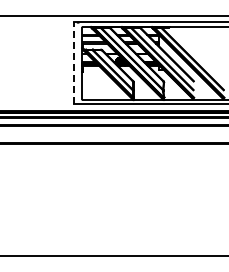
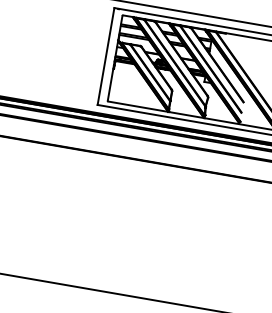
line: (74, 63) -> (106, 56), dashed -> solid

